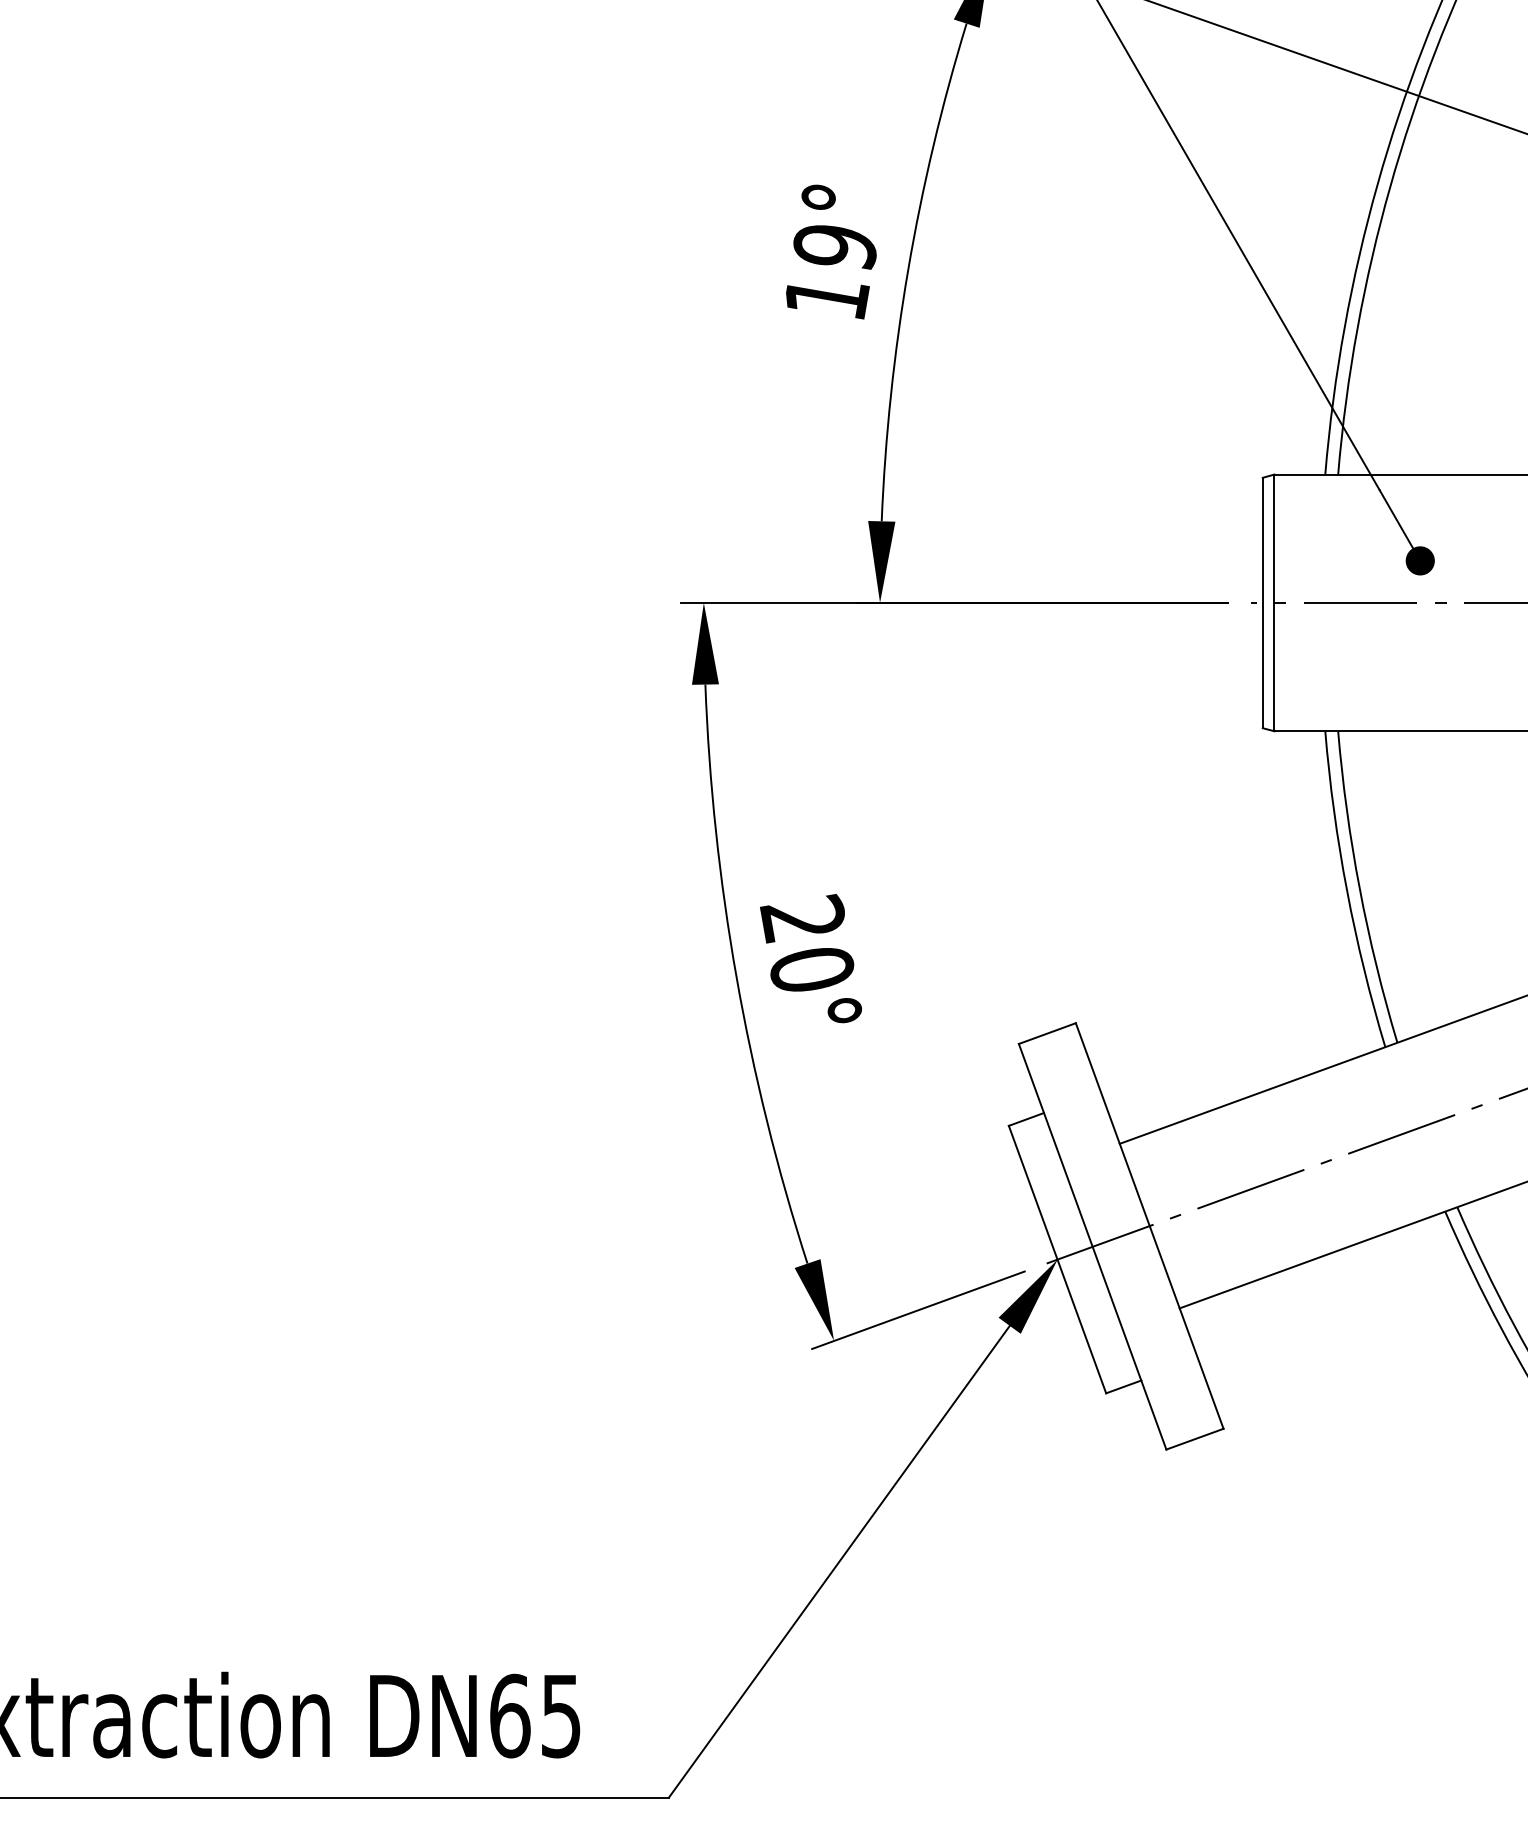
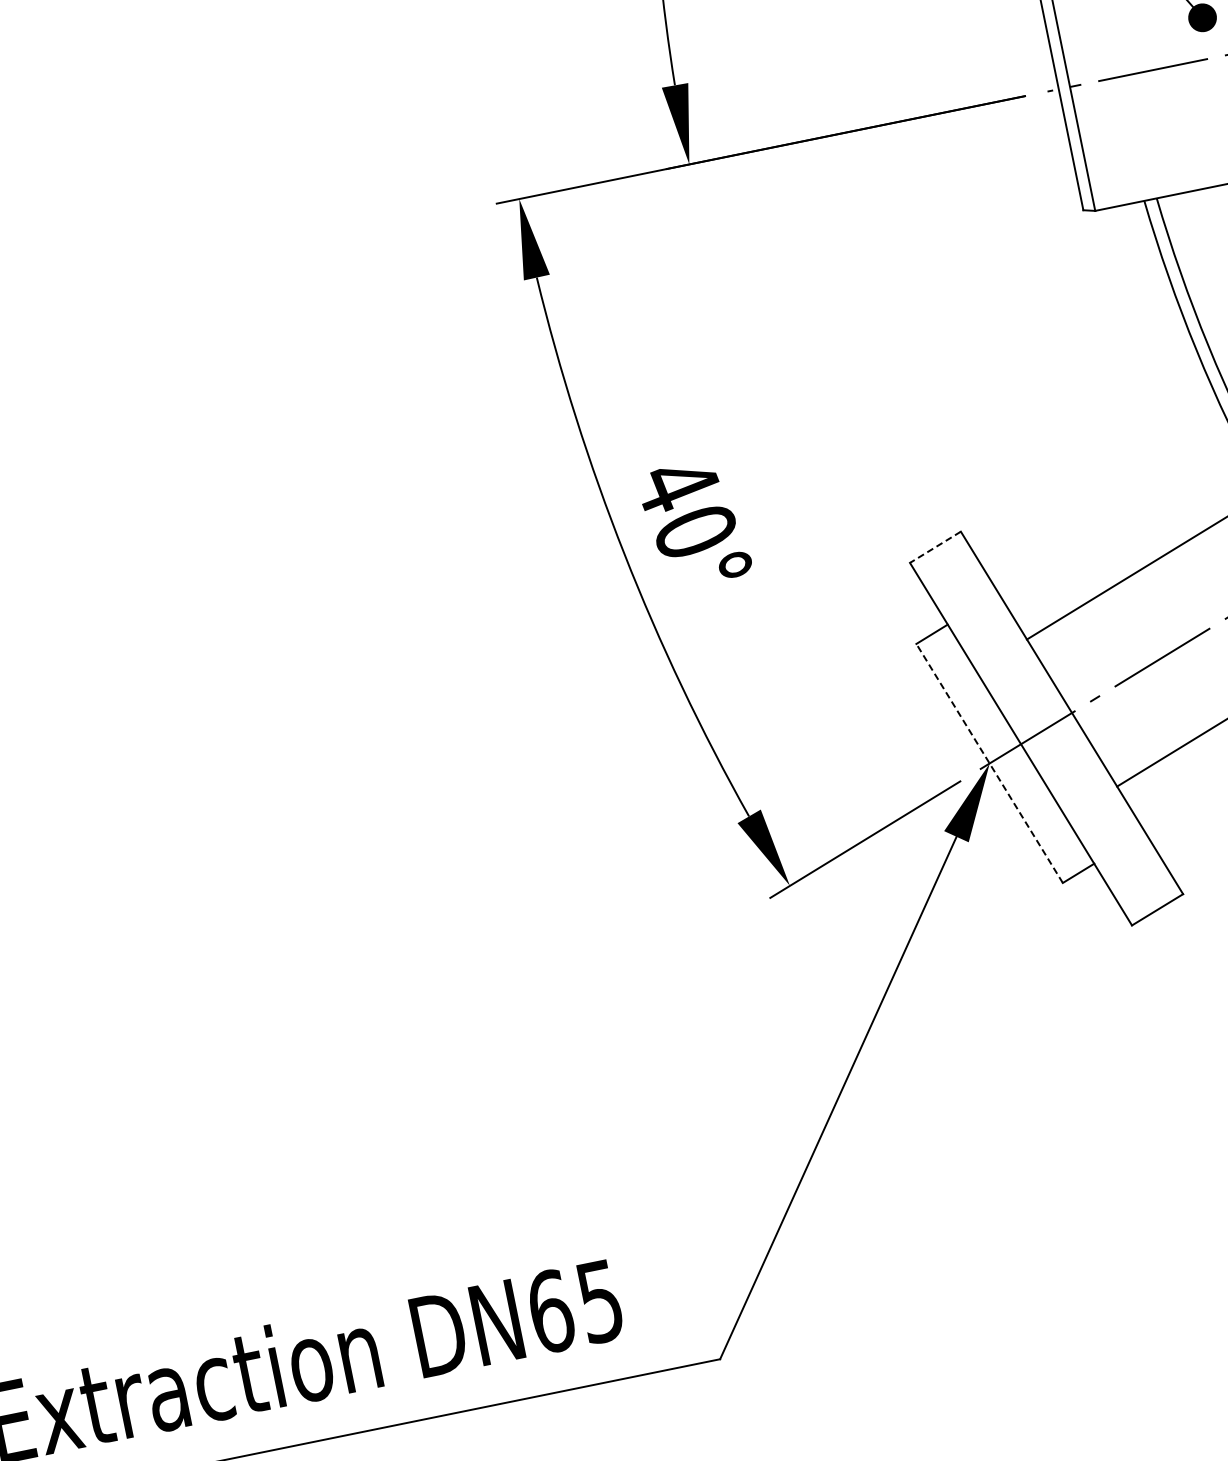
text: (802, 918) -> (676, 484), 20° -> 40°
line: (1046, 1033) -> (934, 547), solid -> dashed
line: (1057, 1259) -> (989, 763), solid -> dashed

